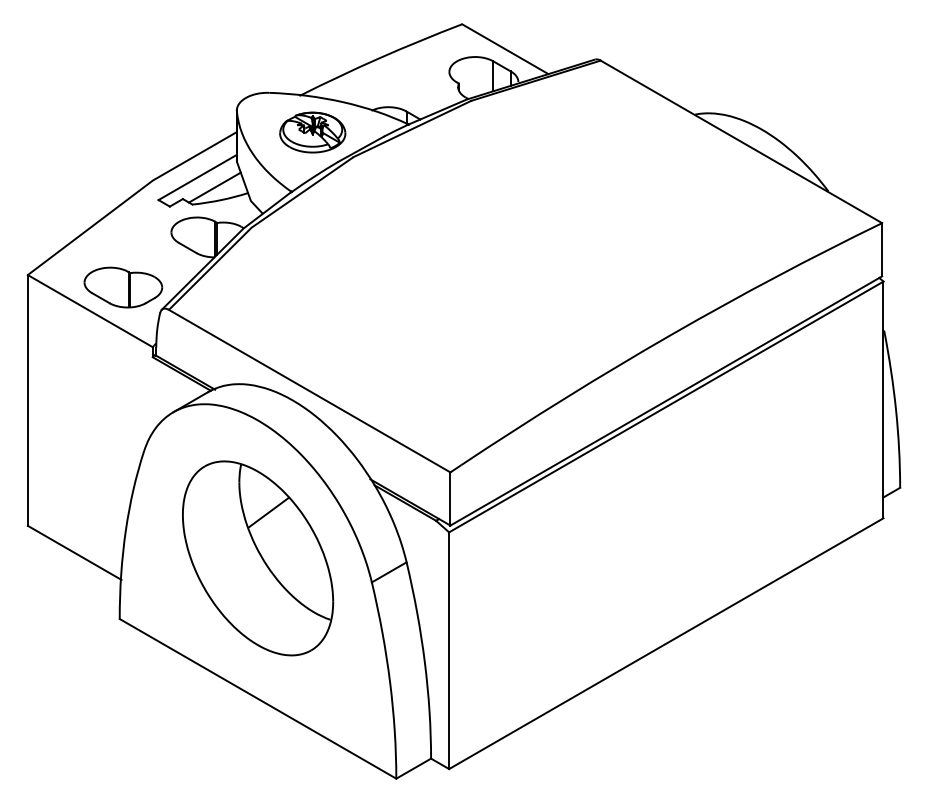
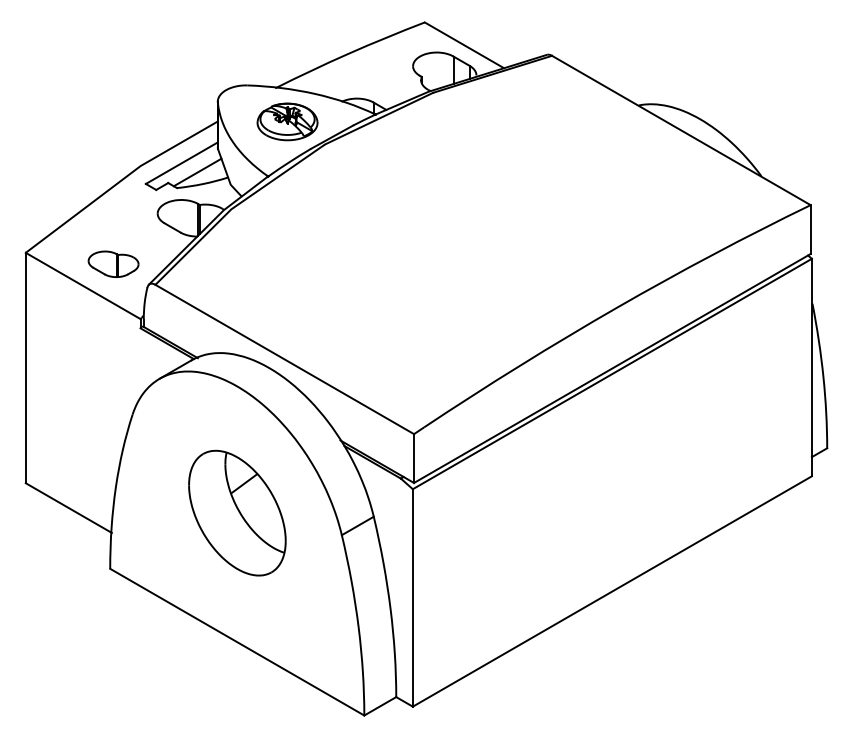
part: (123, 287) -> (113, 264), size x0.7
part: (258, 558) -> (237, 513), size x0.7

